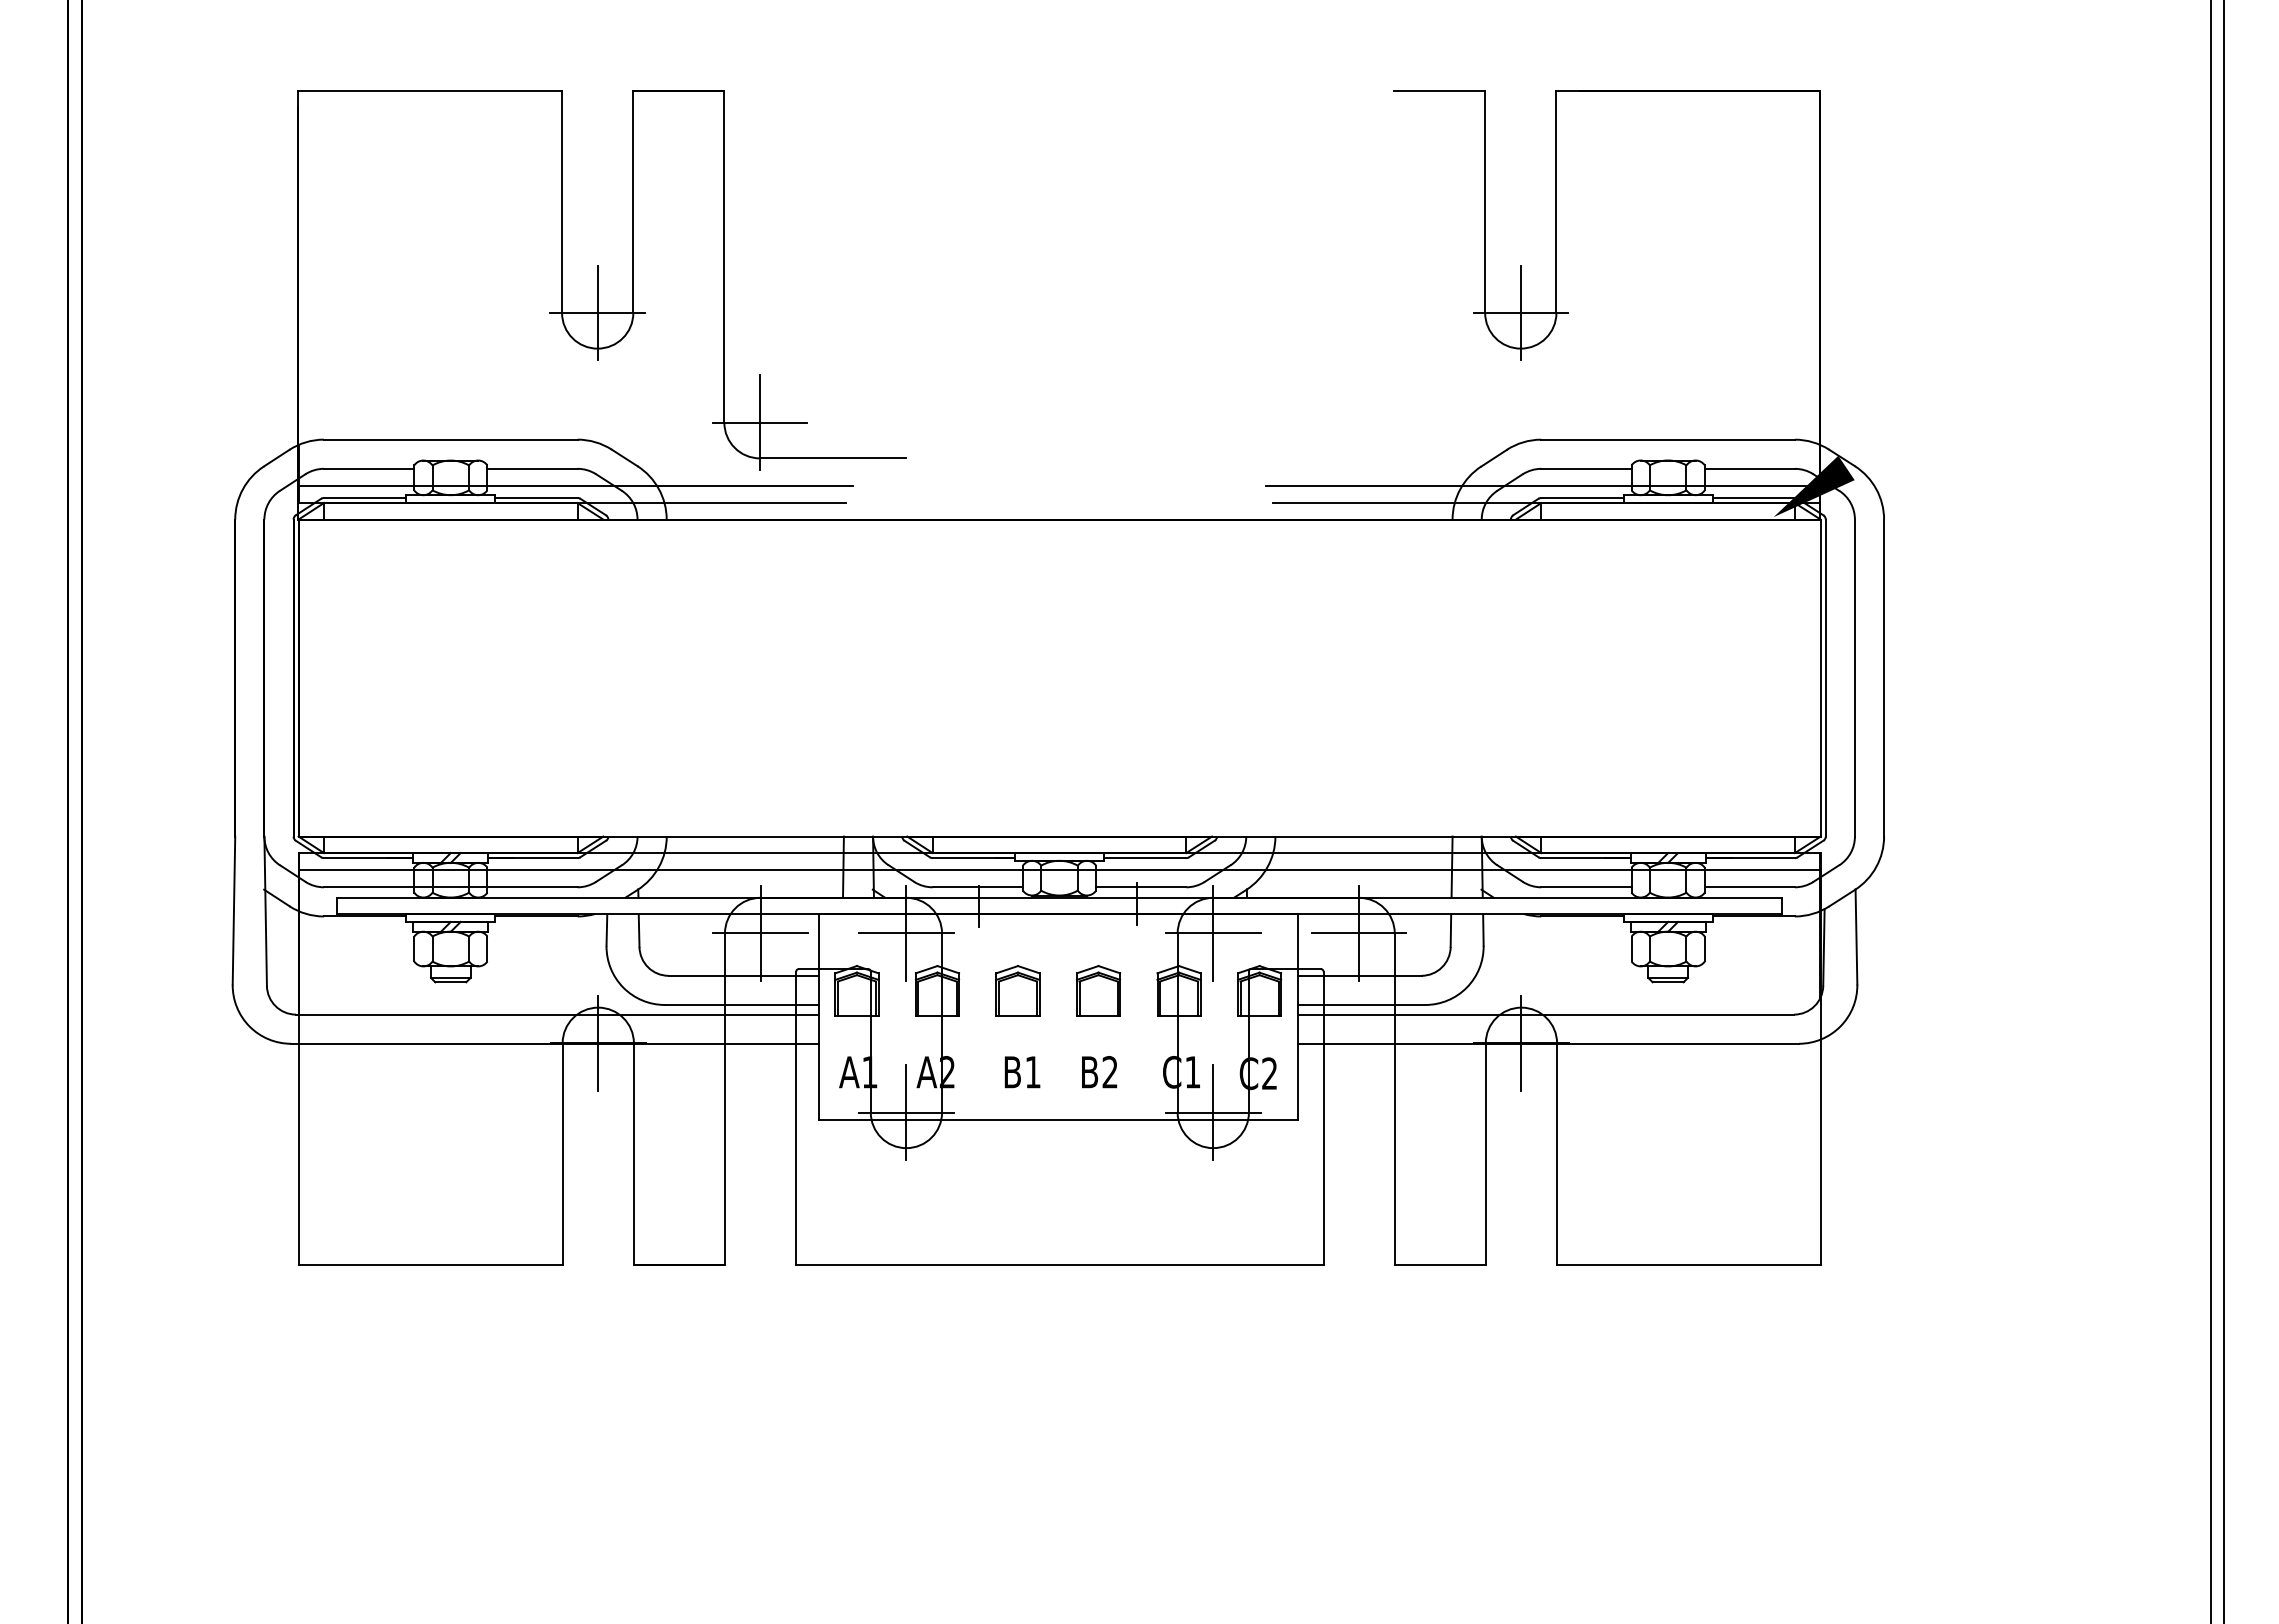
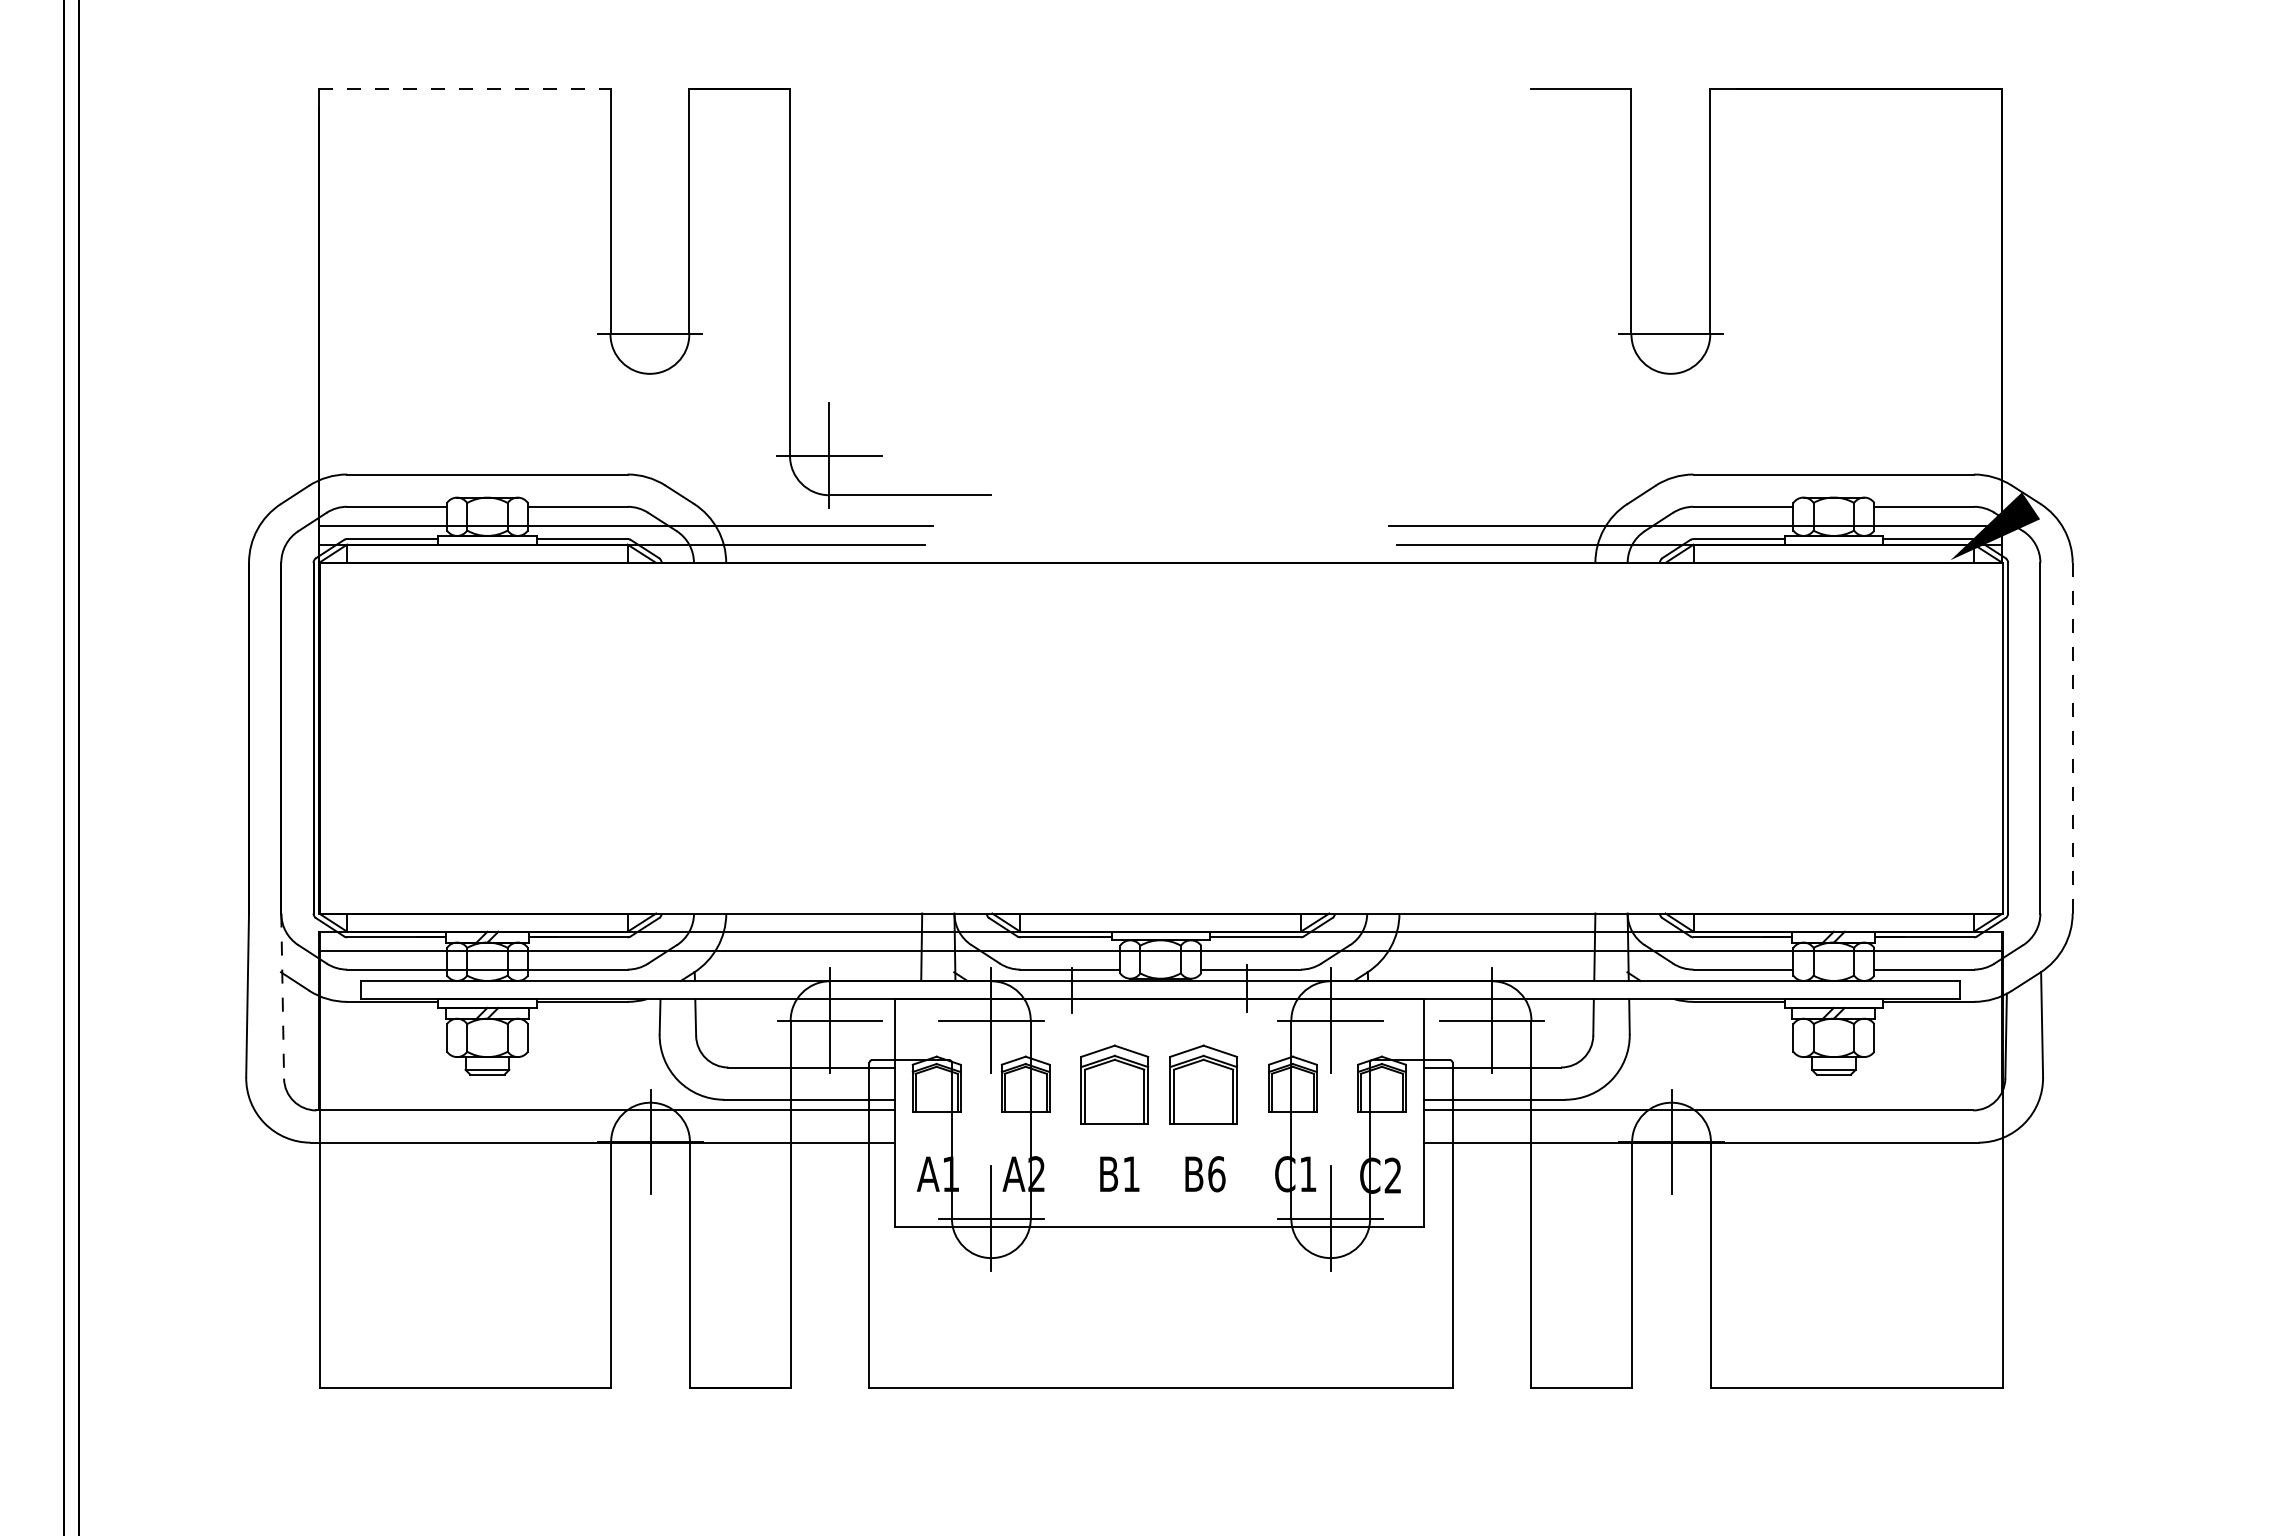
line: (430, 91) -> (464, 89), solid -> dashed
line: (597, 312) -> (649, 333), removed
line: (1520, 312) -> (1670, 333), removed
line: (1884, 678) -> (2073, 738), solid -> dashed
line: (265, 911) -> (282, 996), solid -> dashed
part: (1017, 990) -> (1114, 1083), size x1.4
part: (1098, 990) -> (1203, 1083), size x1.4
text: (1110, 1072) -> (1217, 1174), B2 -> B6

